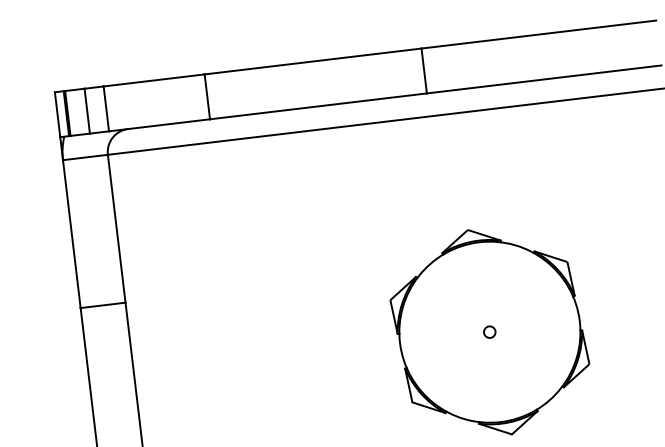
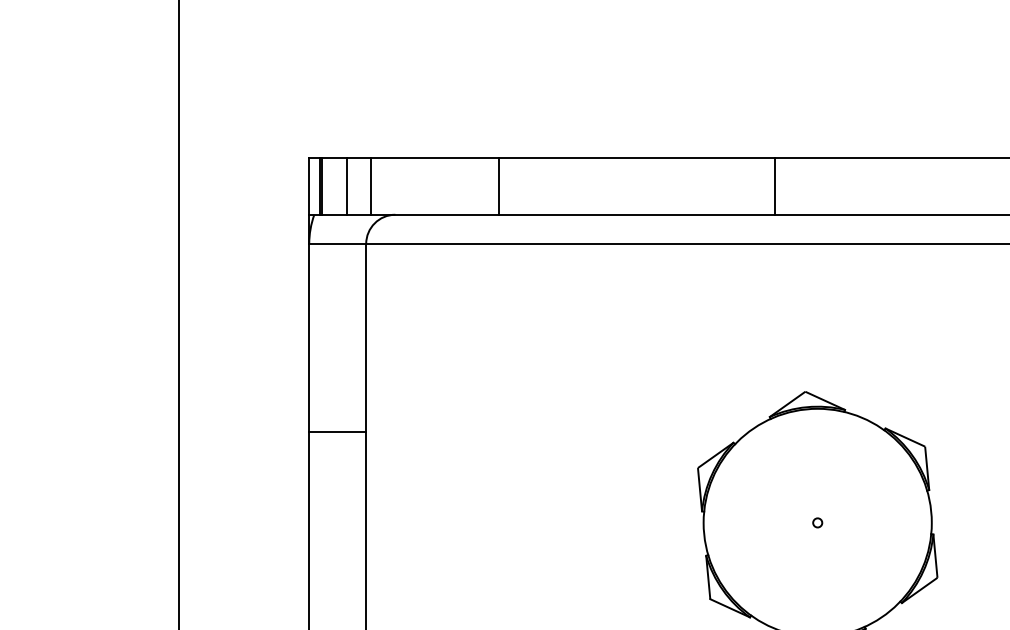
circle: (489, 331) -> (817, 522), size x0.62

